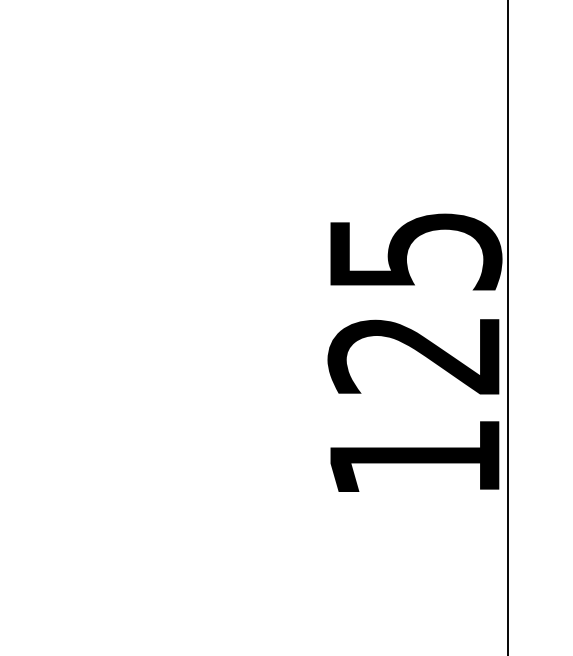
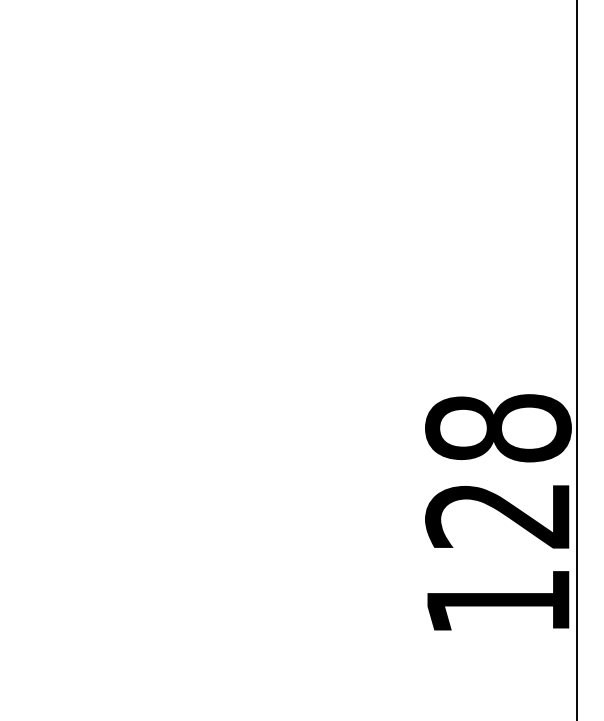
text: (415, 251) -> (498, 428), 125 -> 128

